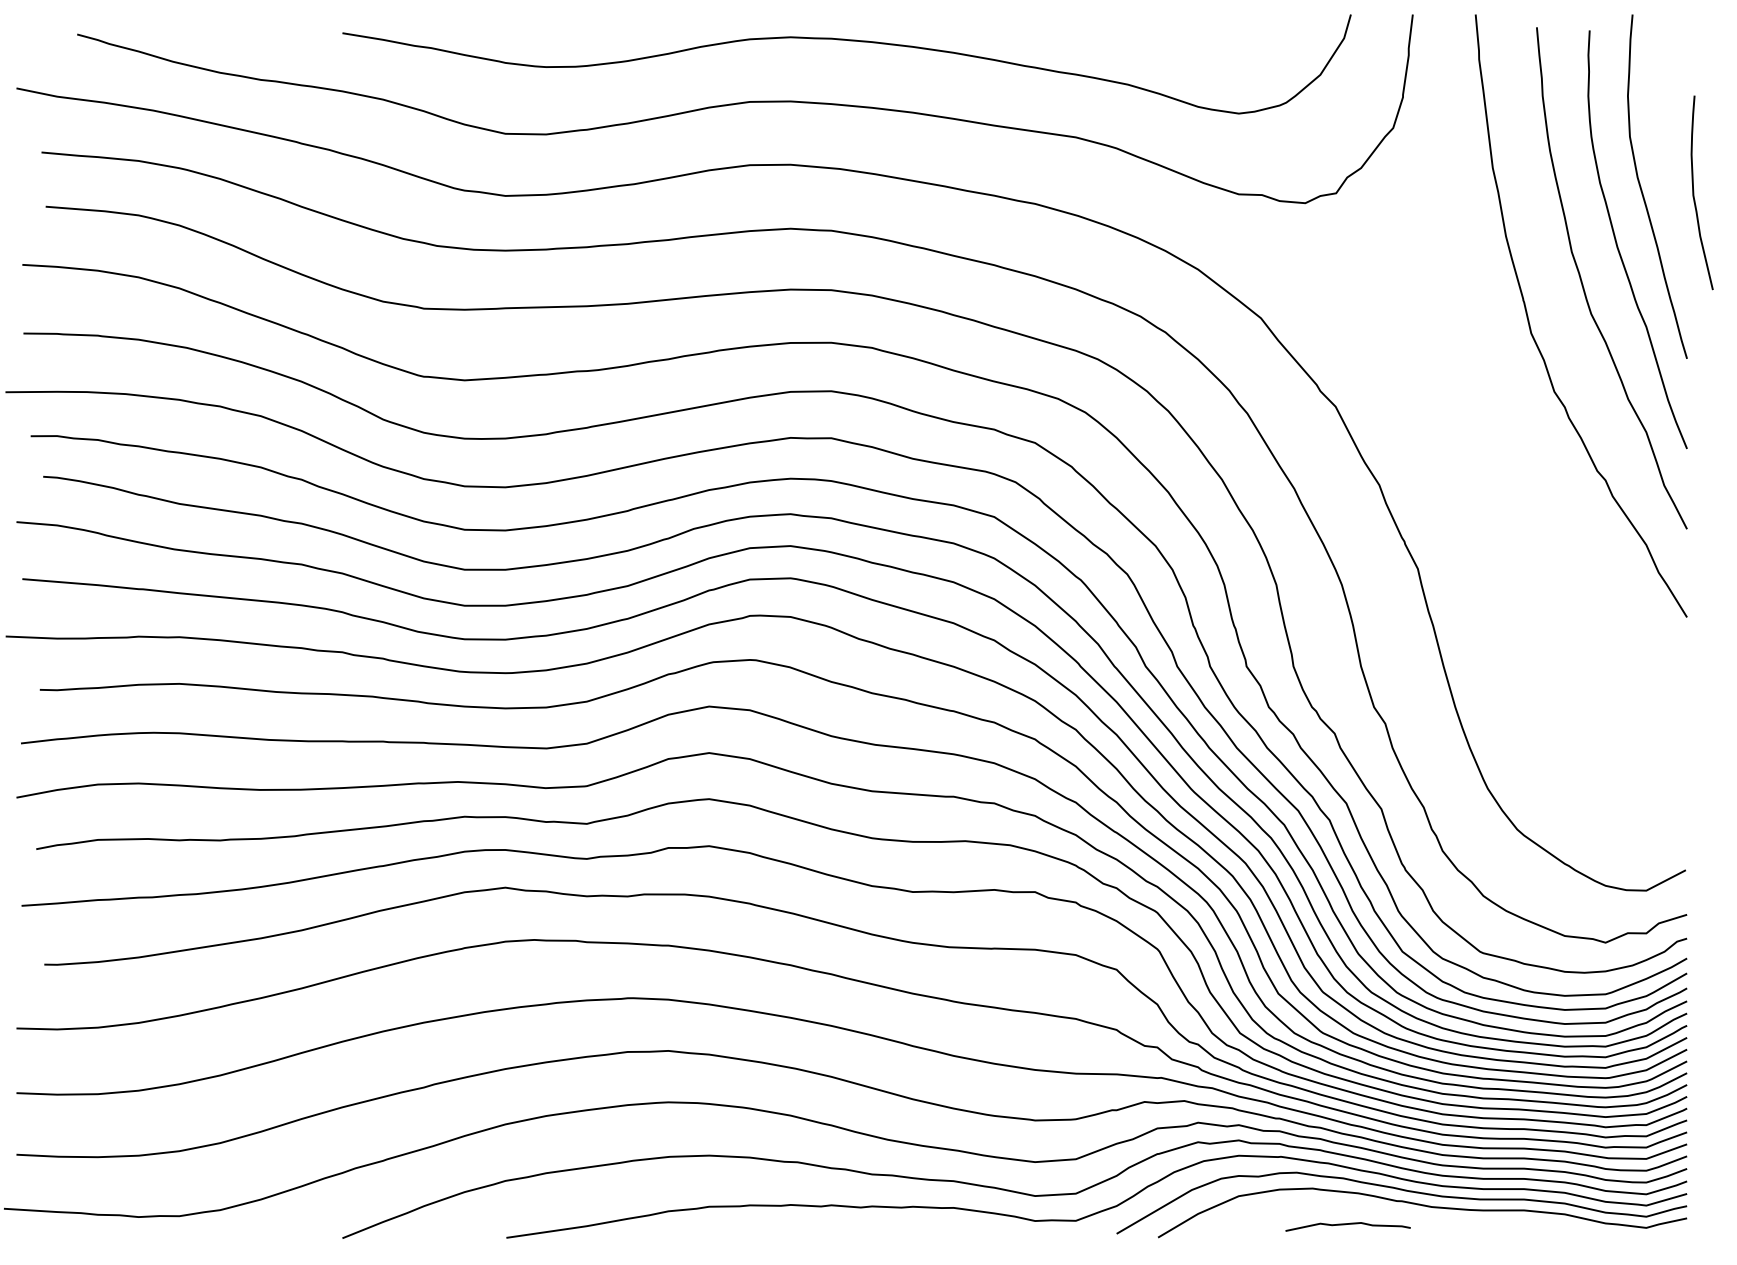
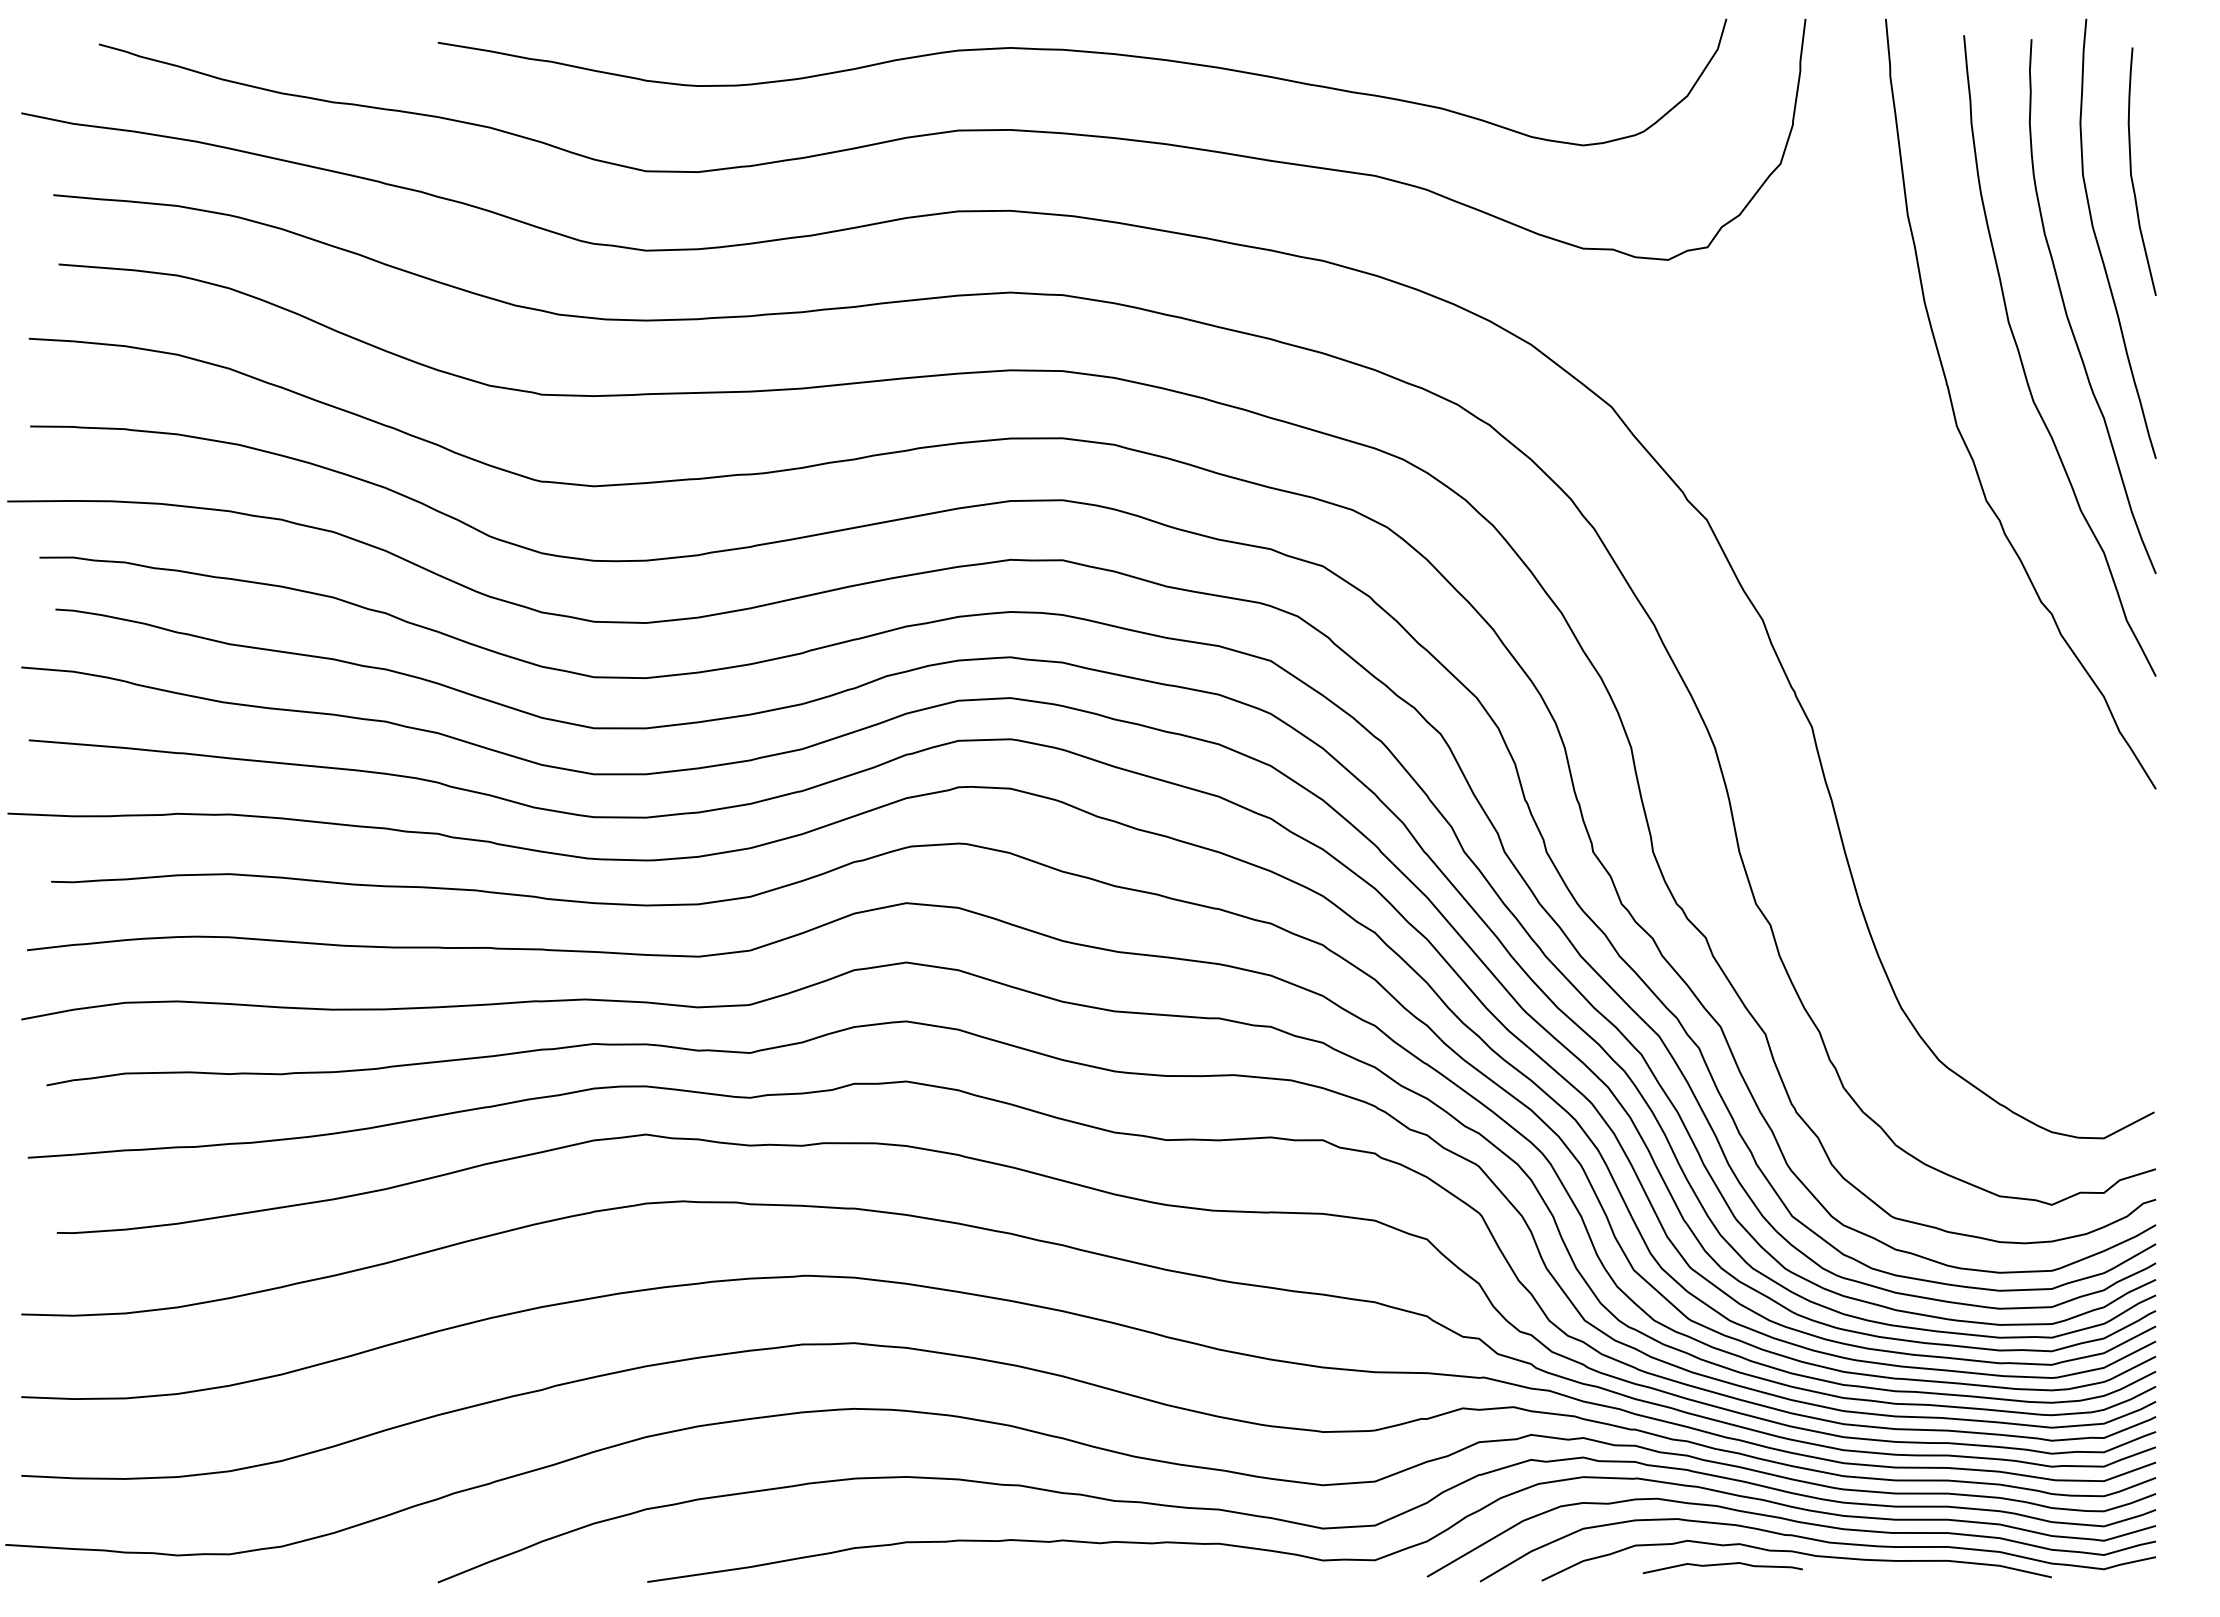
curve: (1693, 192) -> (2131, 171), moved
curve: (1405, 1215) -> (1796, 1553), added

